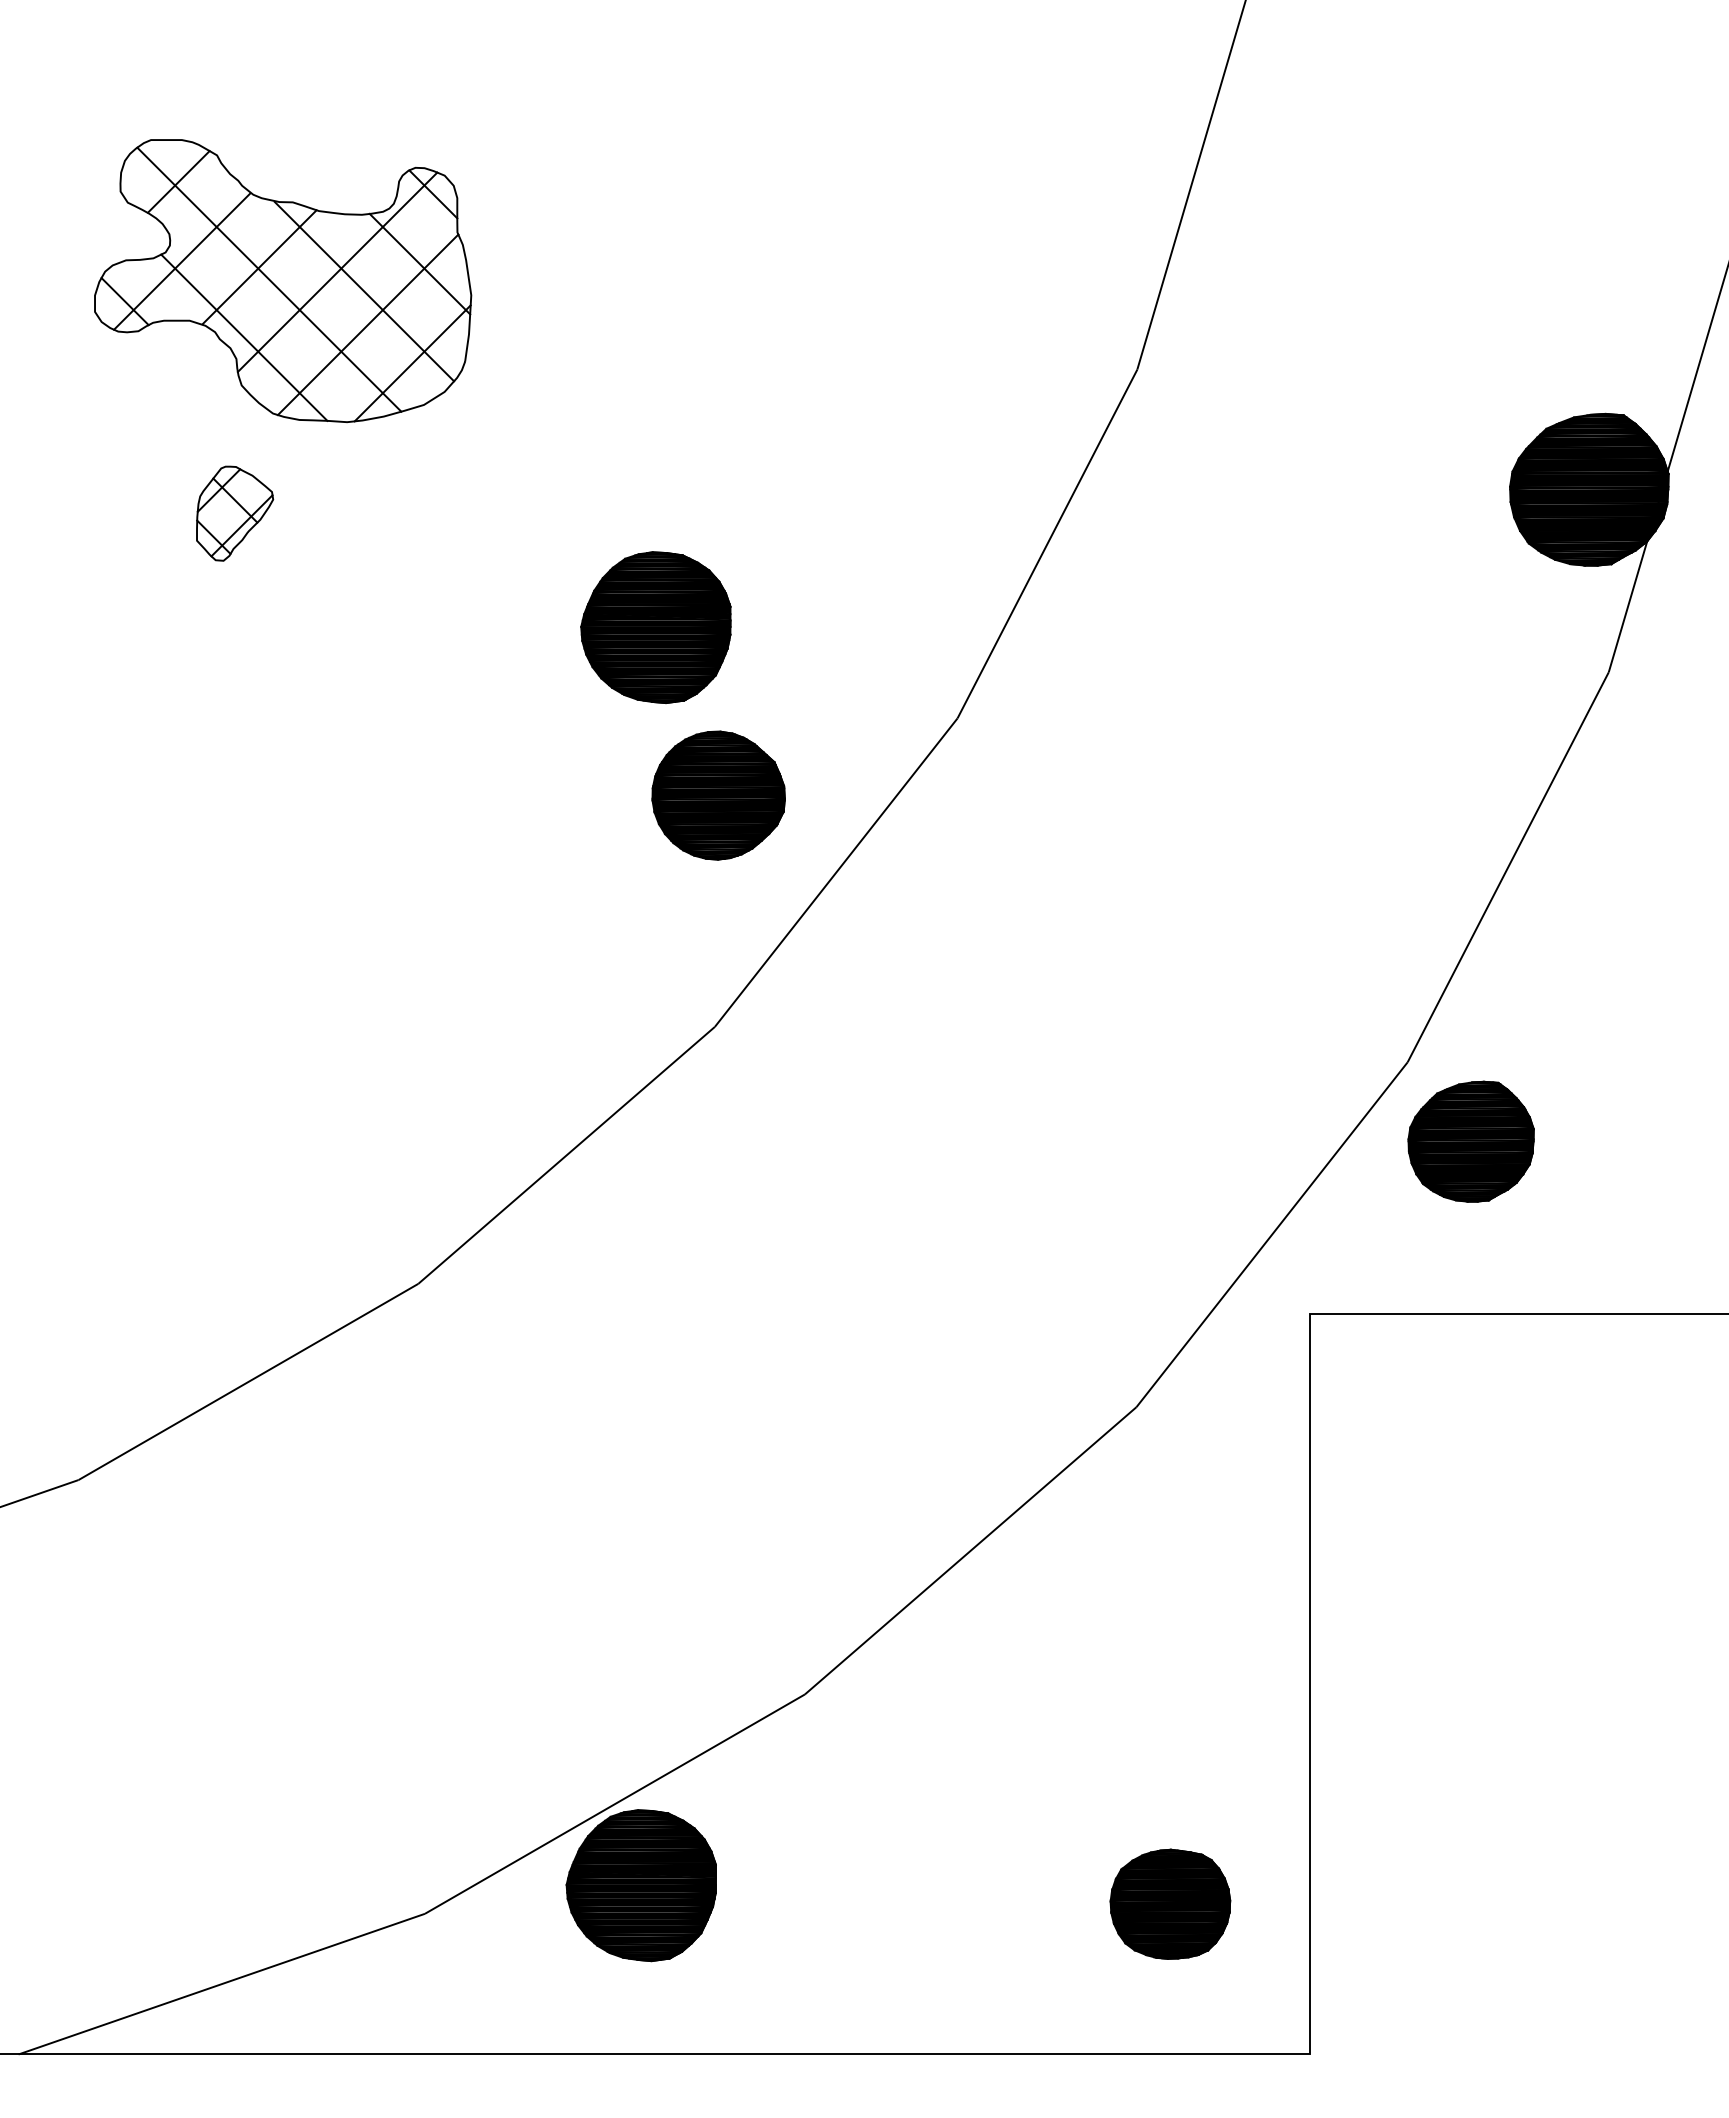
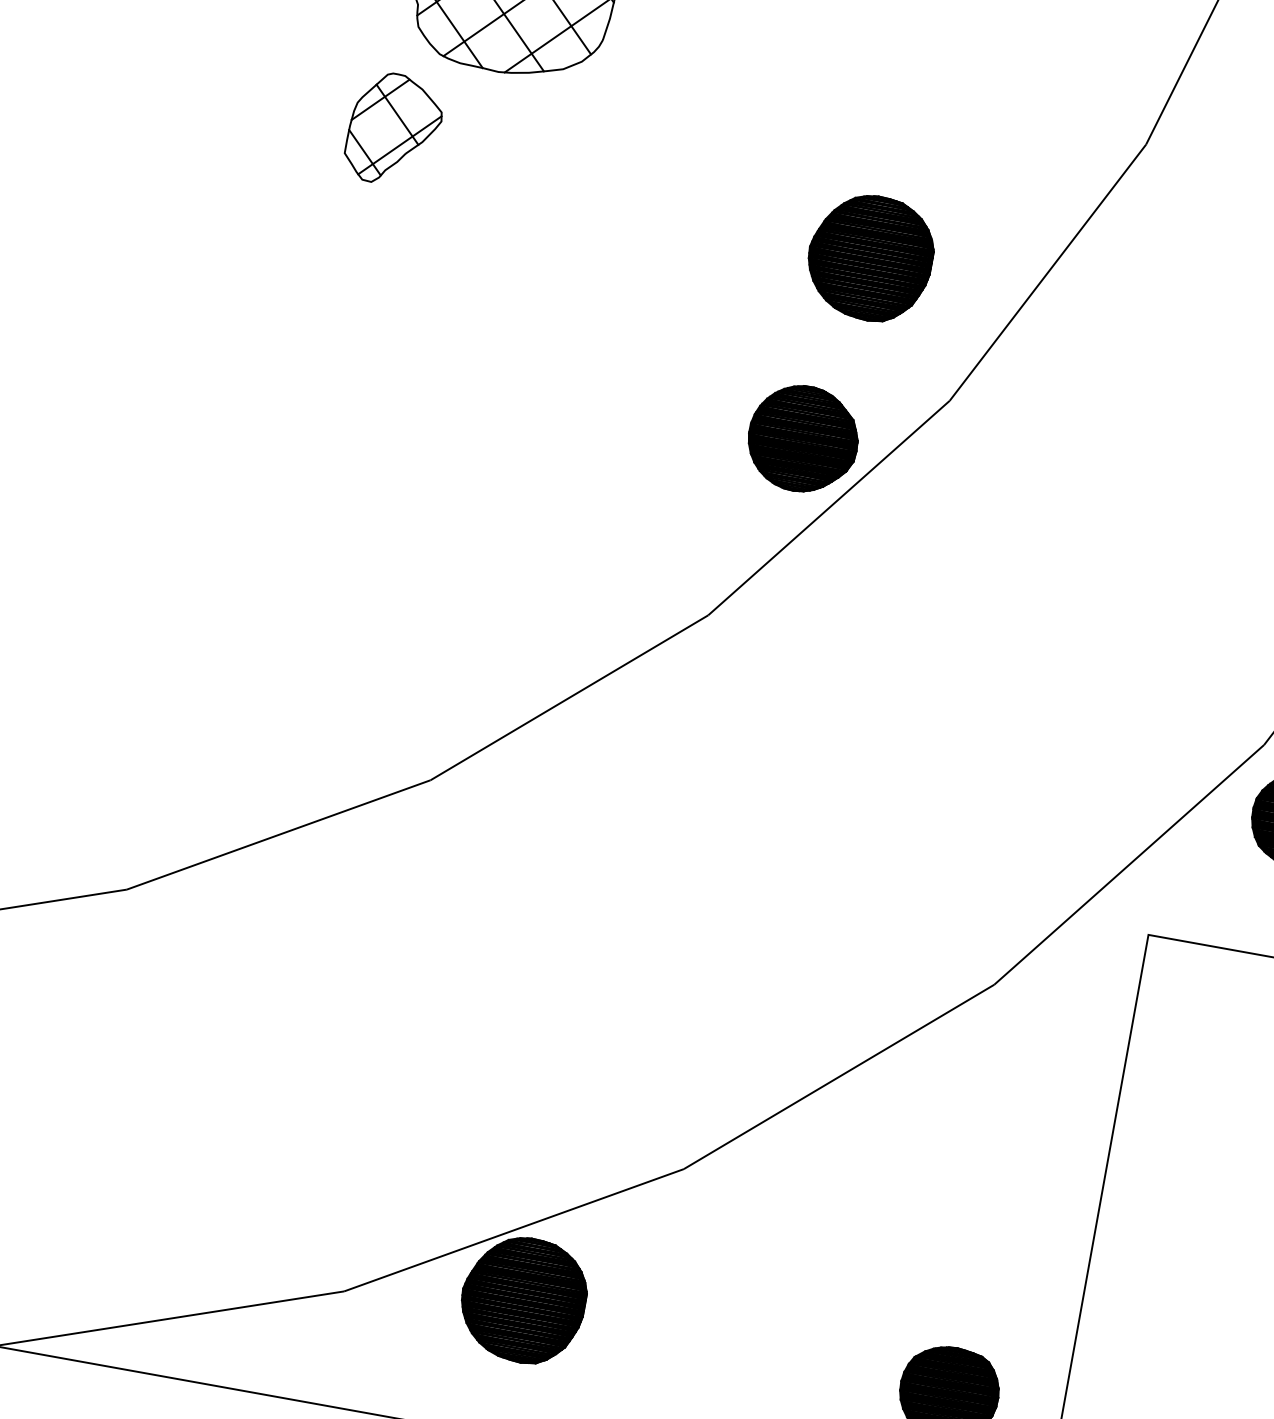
part: (234, 513) -> (393, 129), size x1.43
part: (655, 627) -> (870, 257), moved
part: (718, 795) -> (803, 438), moved

